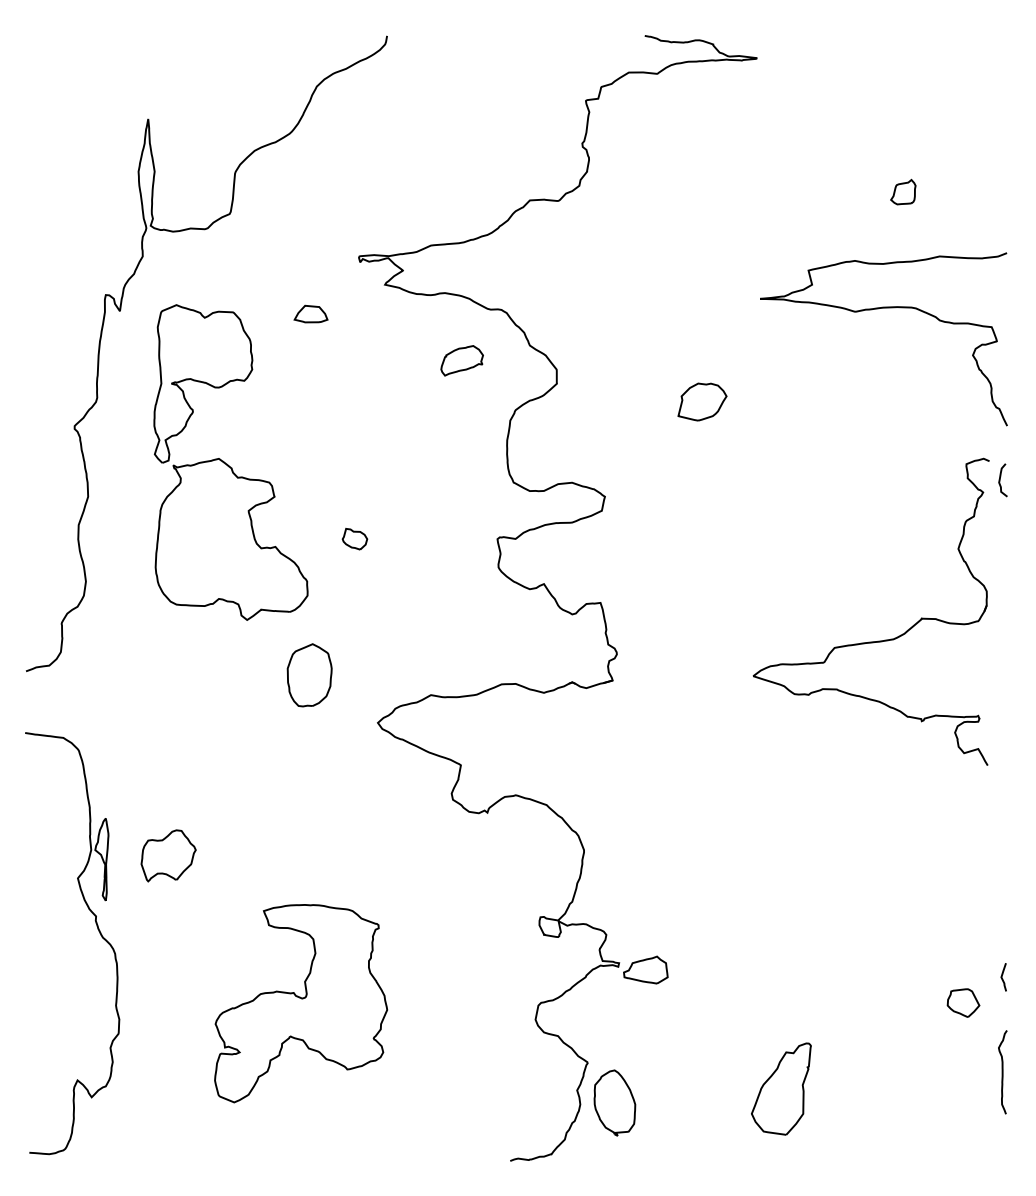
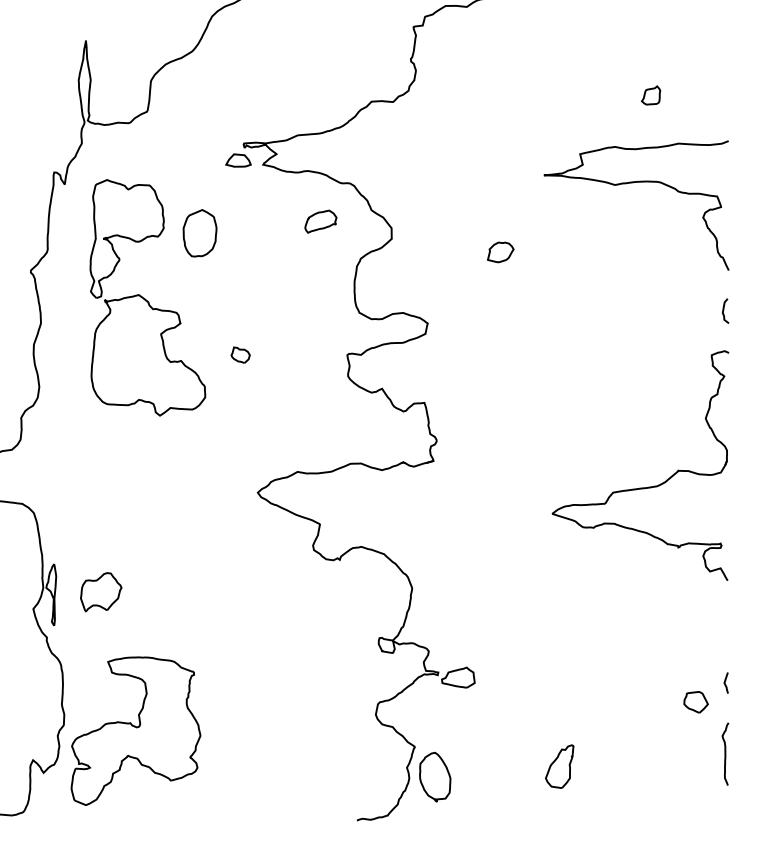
part: (310, 313) -> (238, 160), moved
part: (702, 401) -> (500, 252), size x0.71
part: (870, 641) -> (639, 487), moved
part: (309, 675) -> (199, 233), moved
part: (301, 1003) -> (136, 731), moved
part: (780, 1088) -> (559, 766), size x0.62

